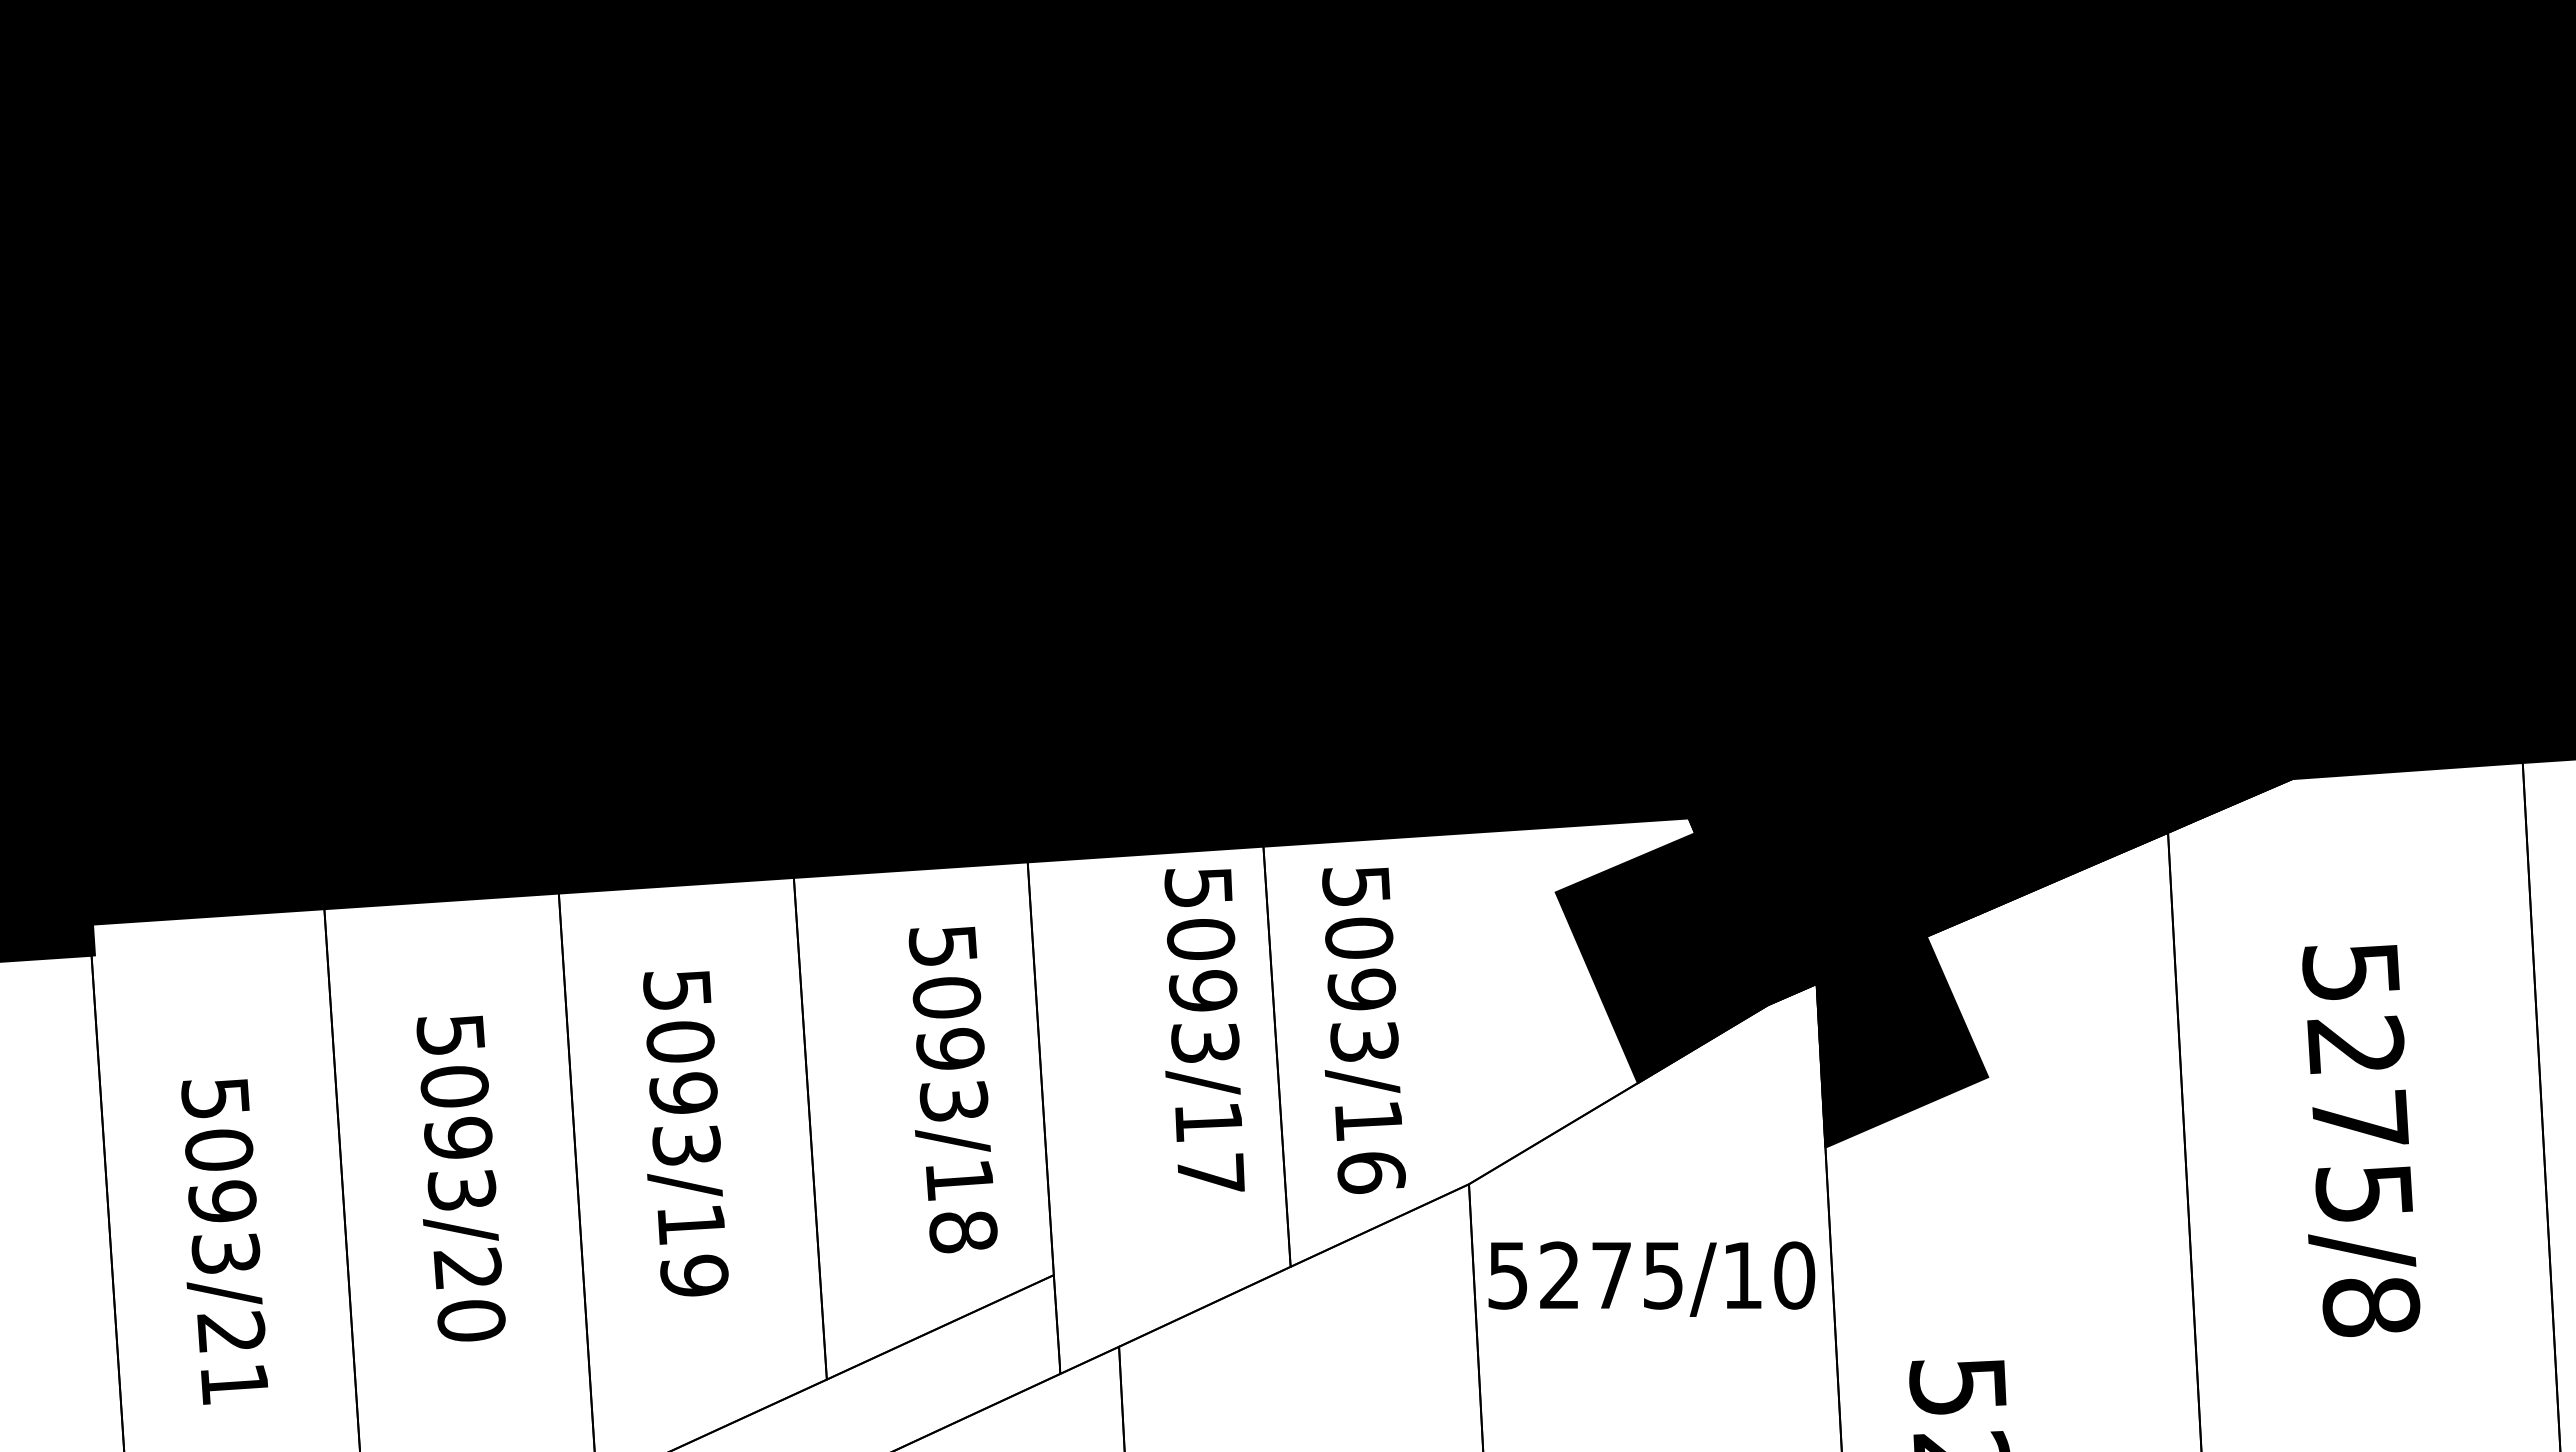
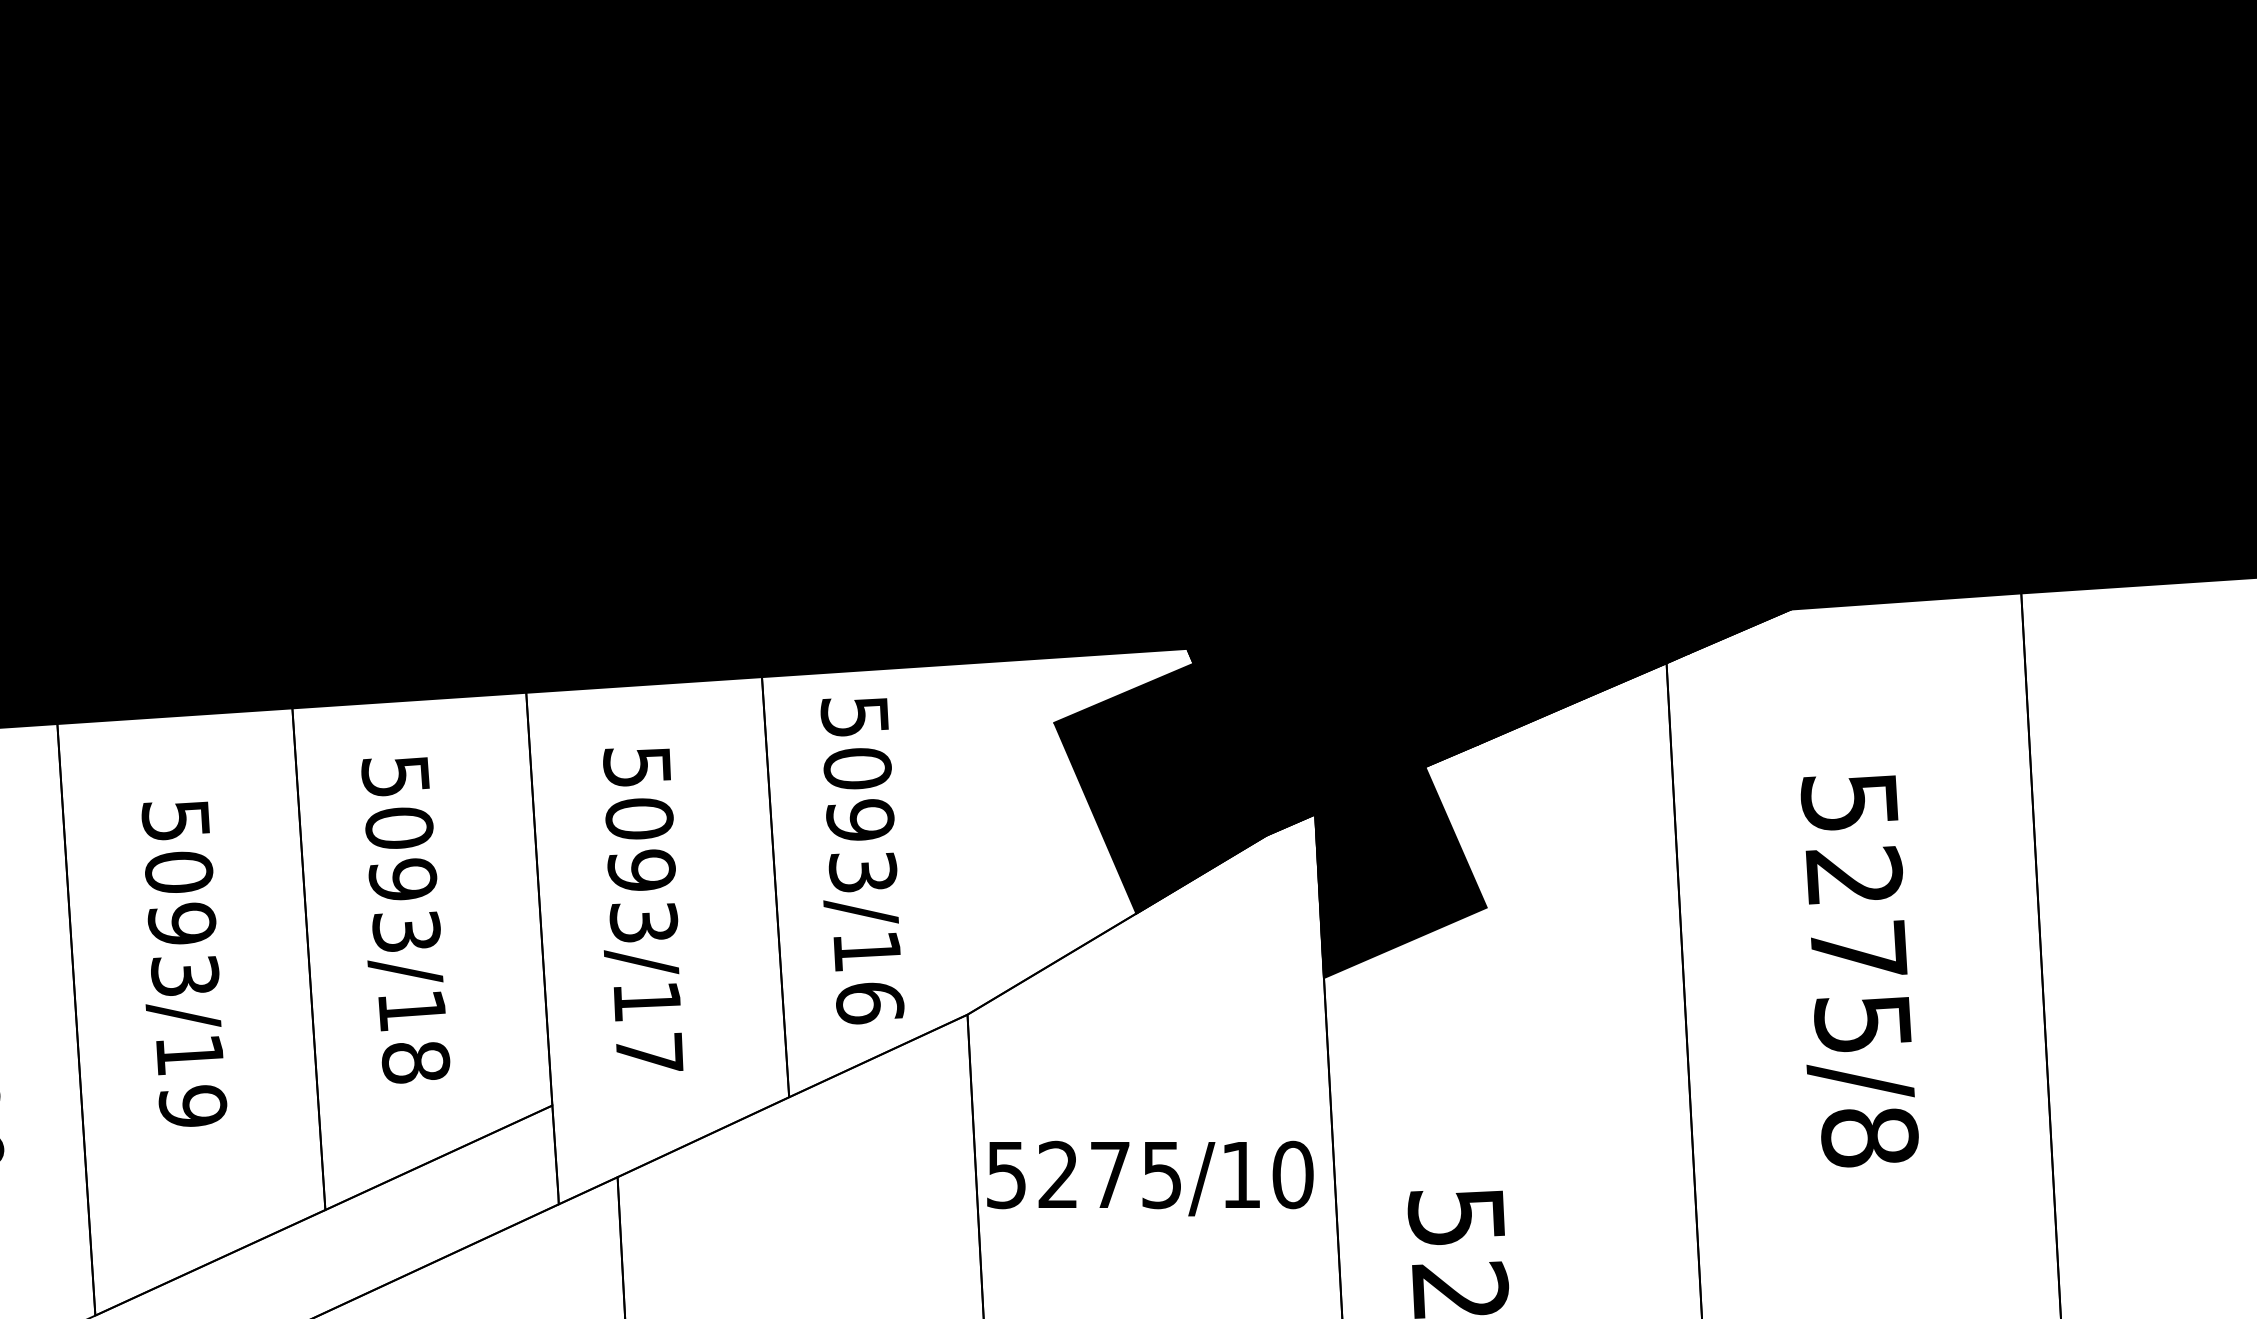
text: (1204, 1030) -> (643, 909), moved
text: (952, 1089) -> (405, 919), moved
text: (1651, 1278) -> (1150, 1177), moved

